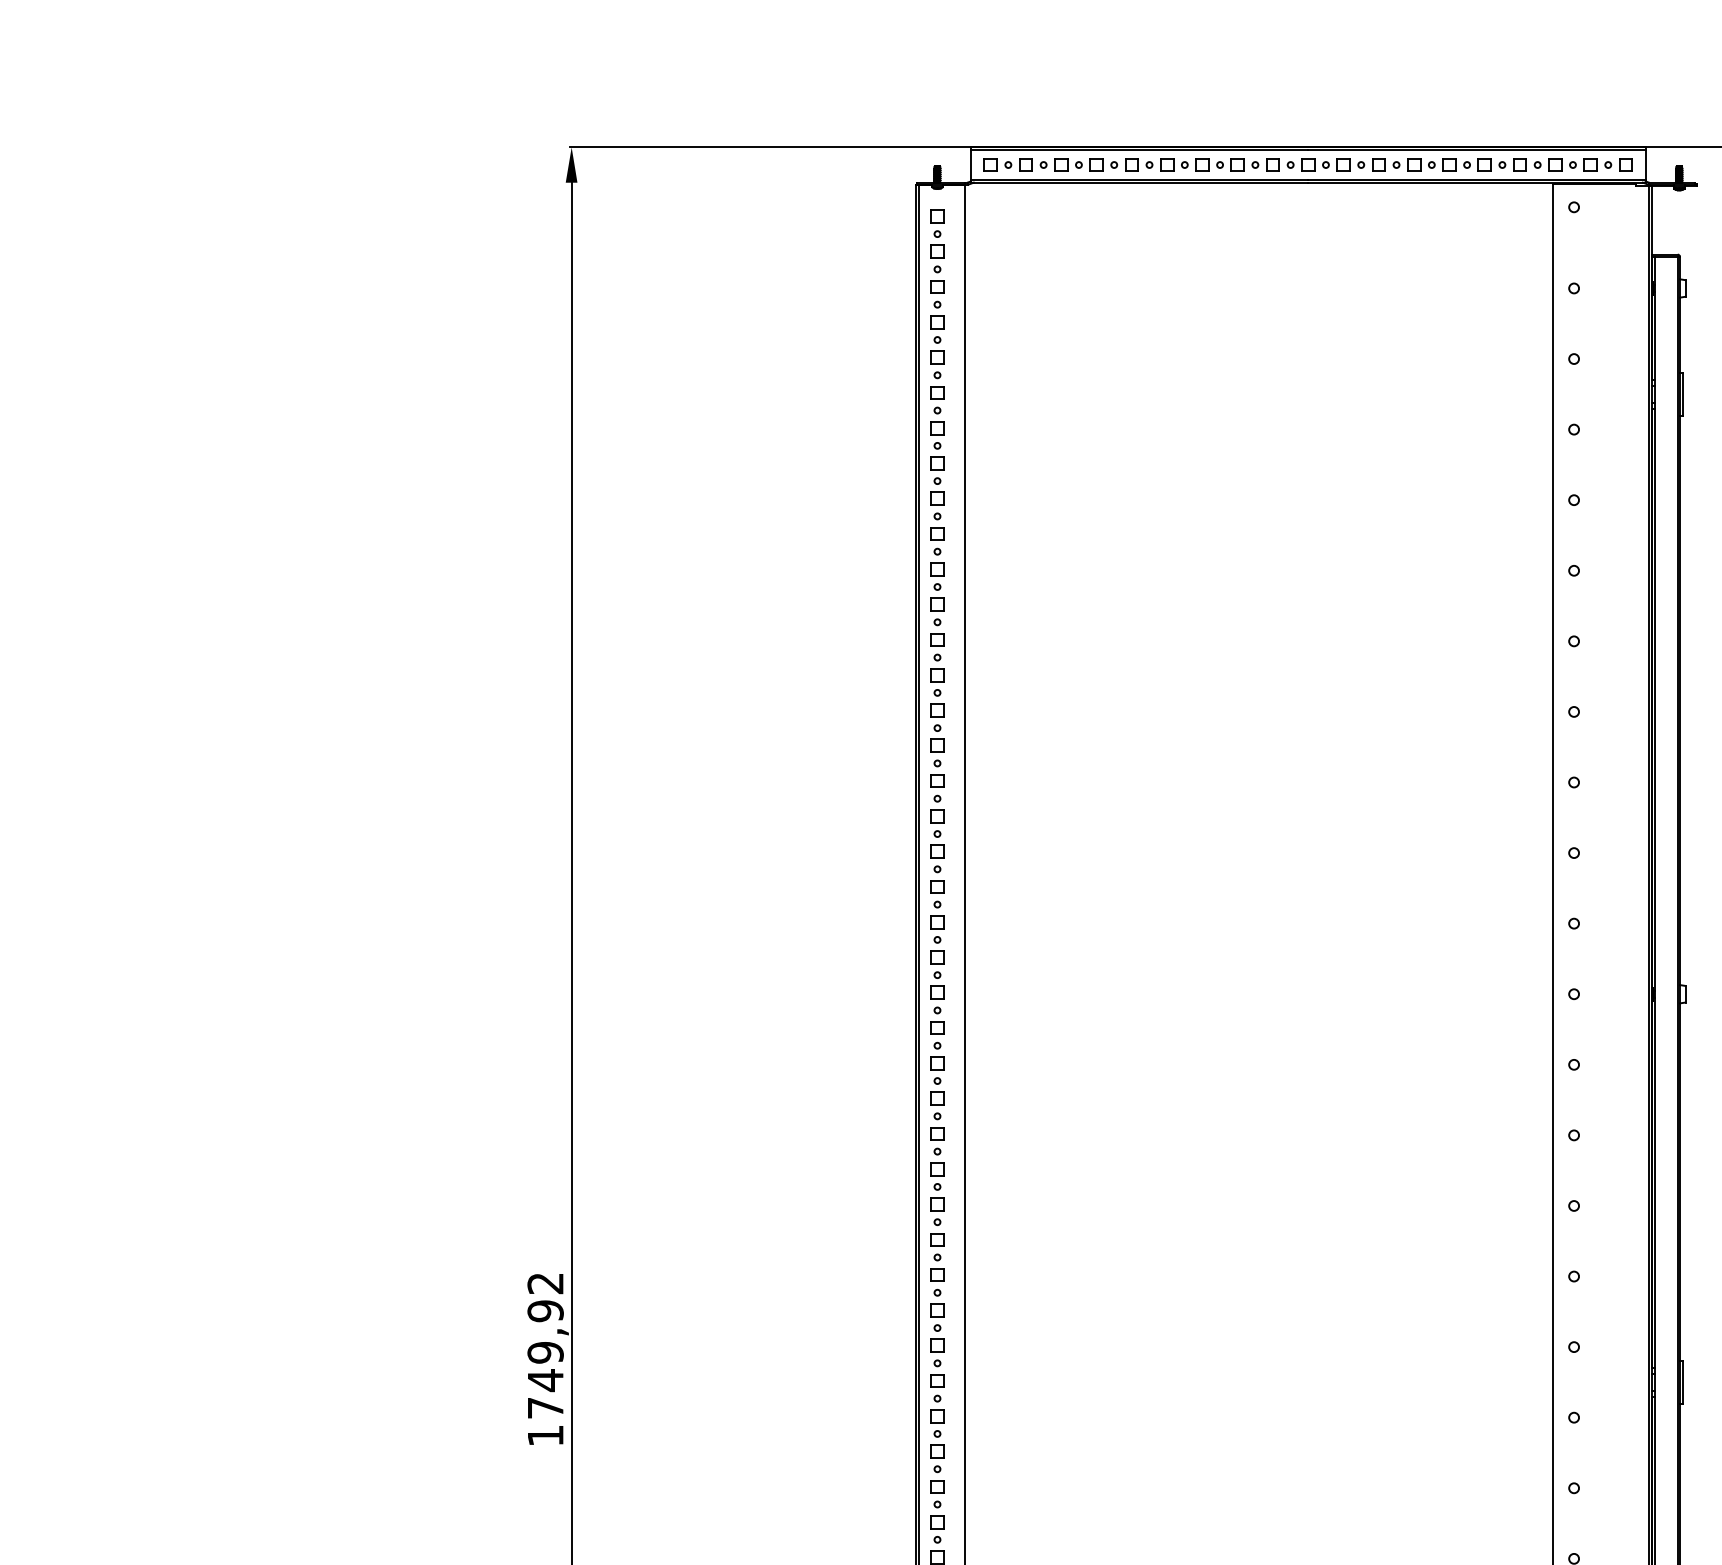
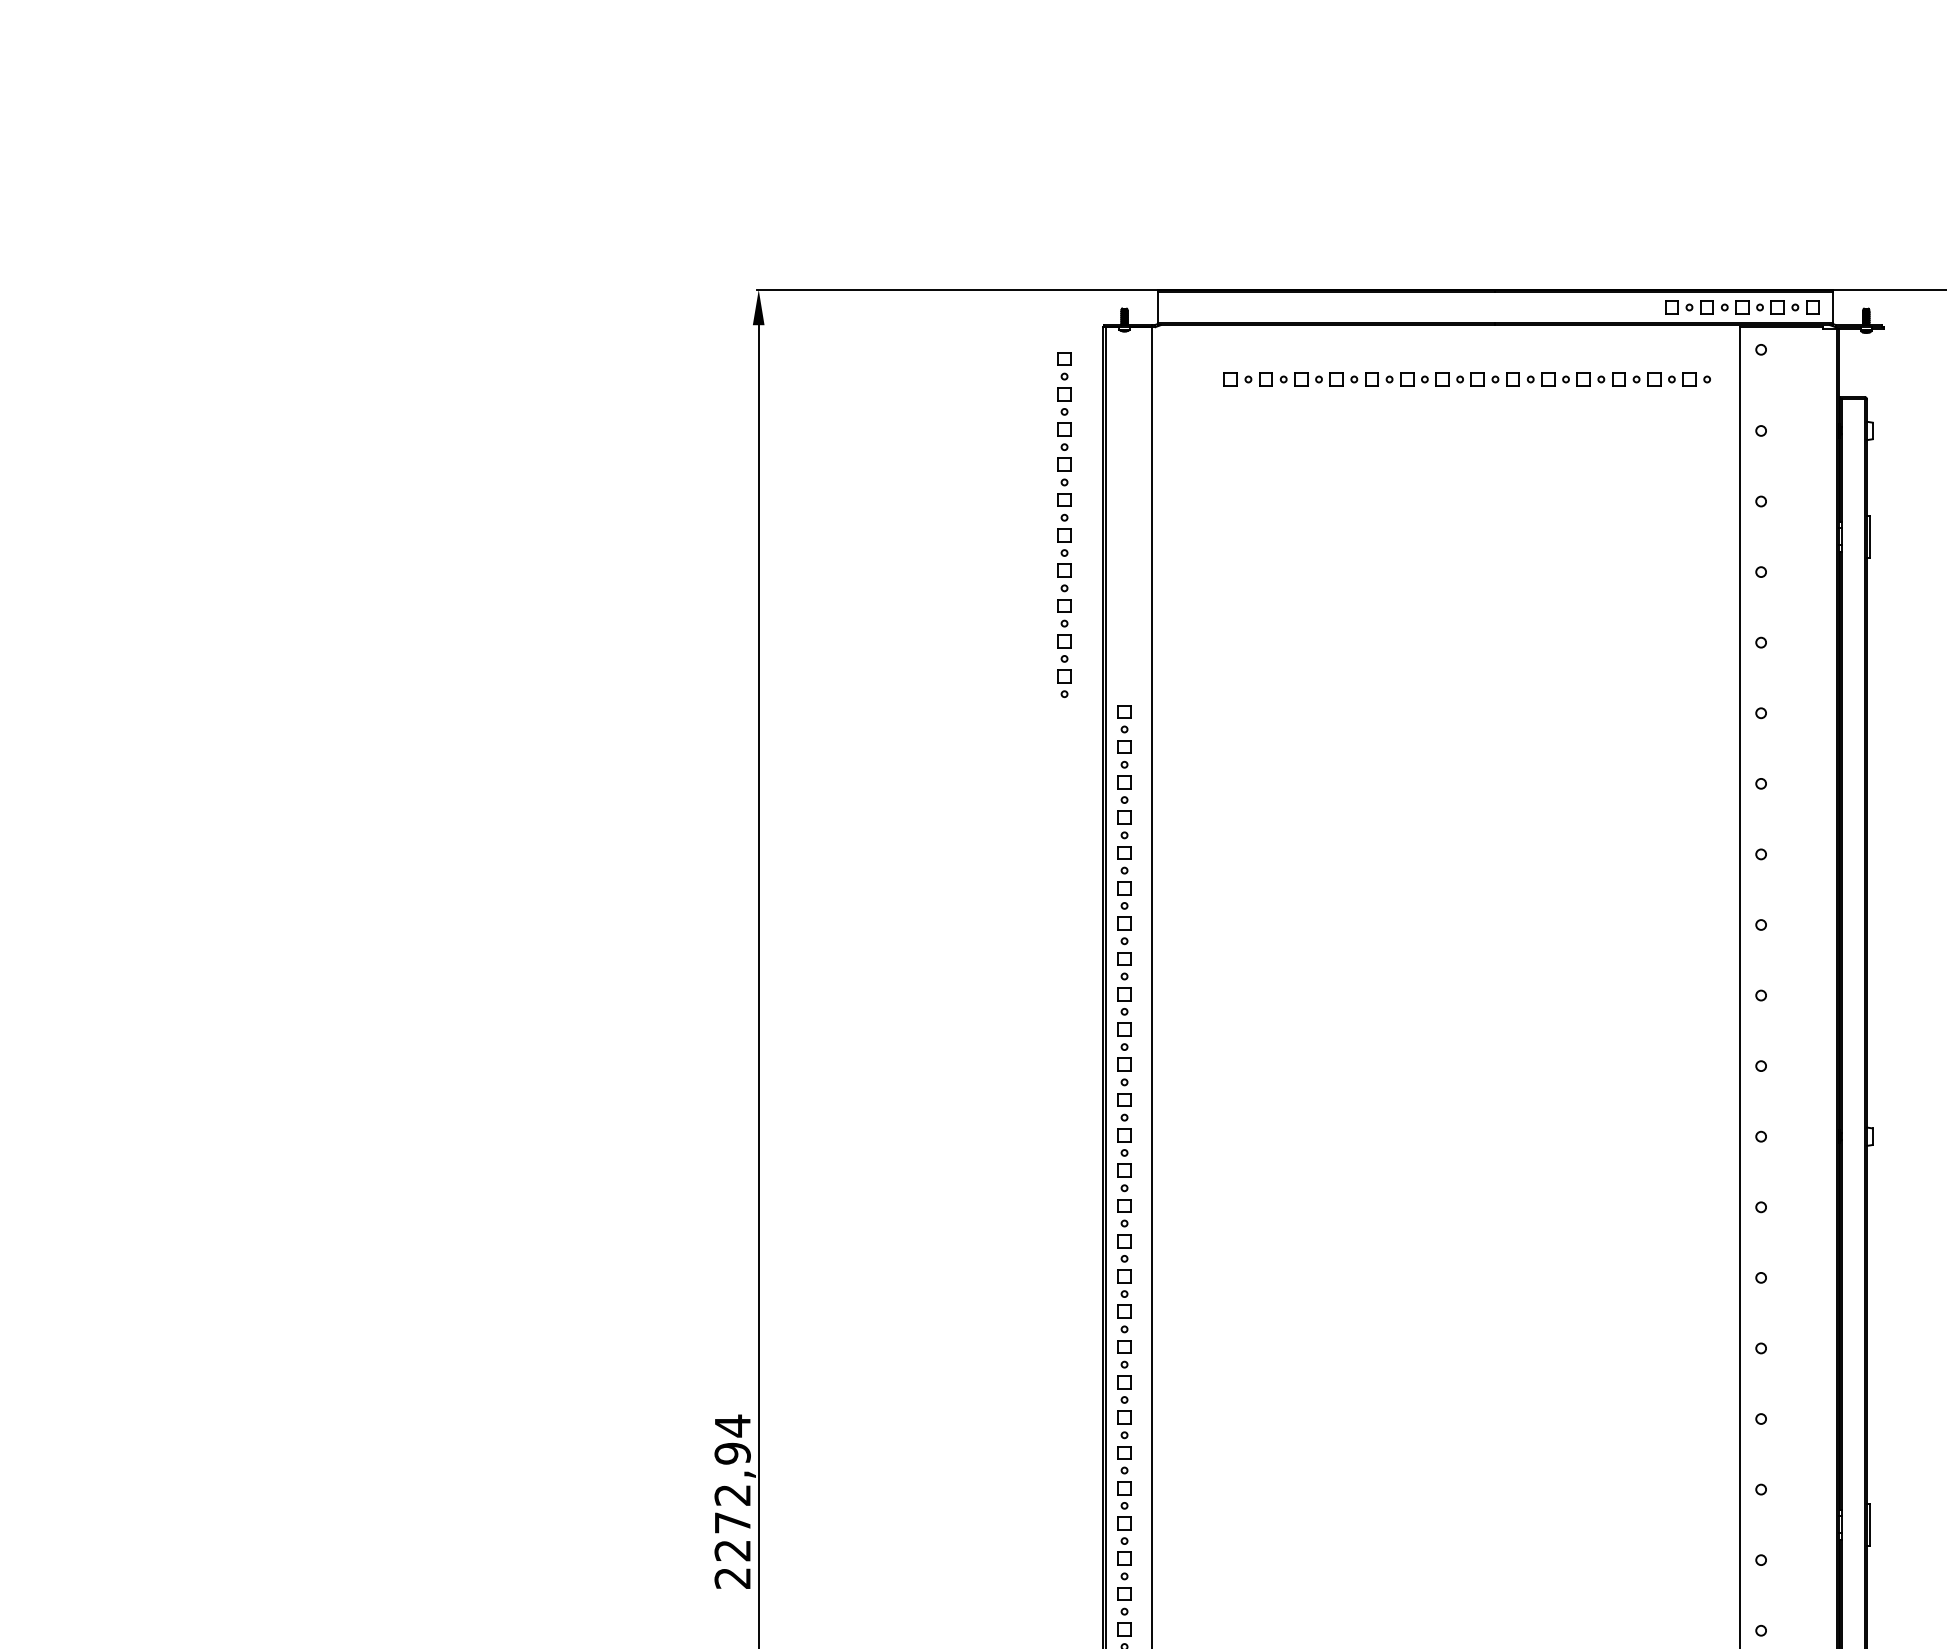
part: (1226, 165) -> (1466, 379), moved
part: (937, 382) -> (1064, 524), moved
text: (545, 1359) -> (732, 1501), 1749,92 -> 2272,94

